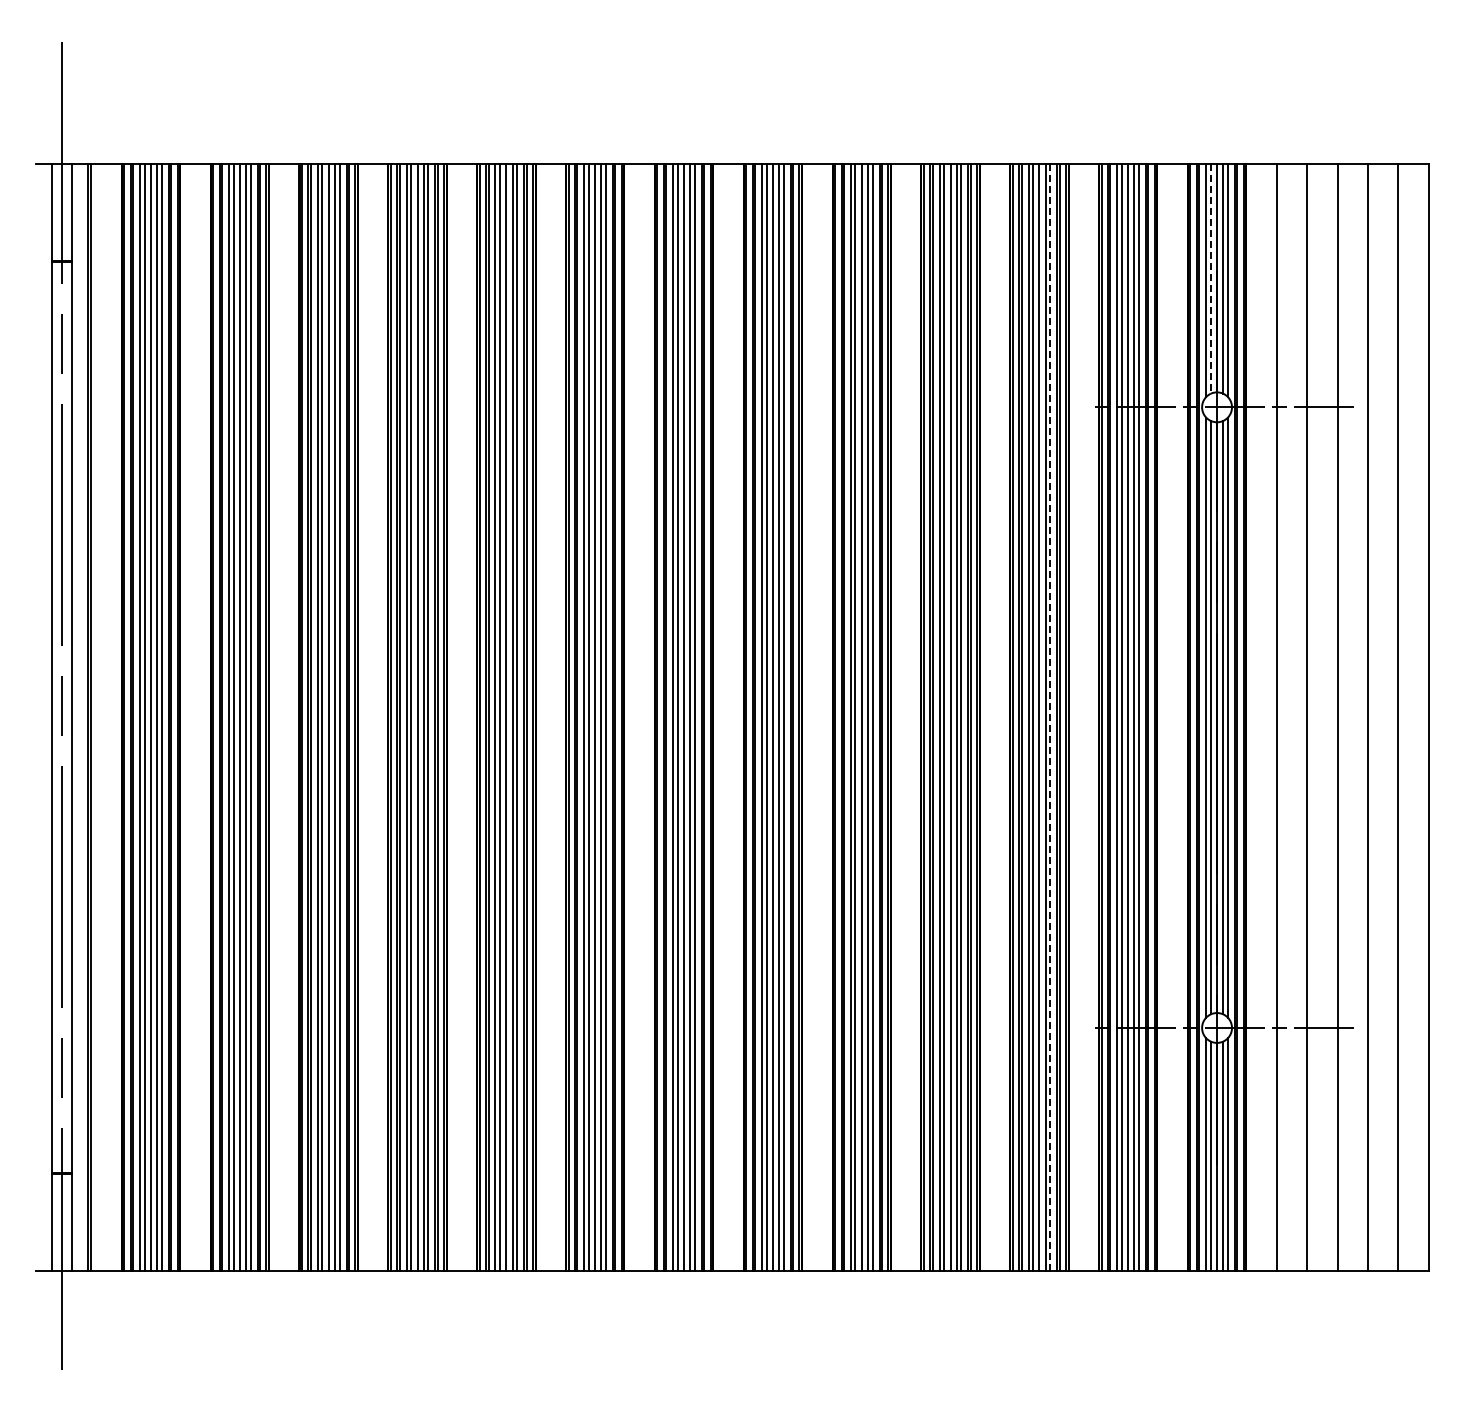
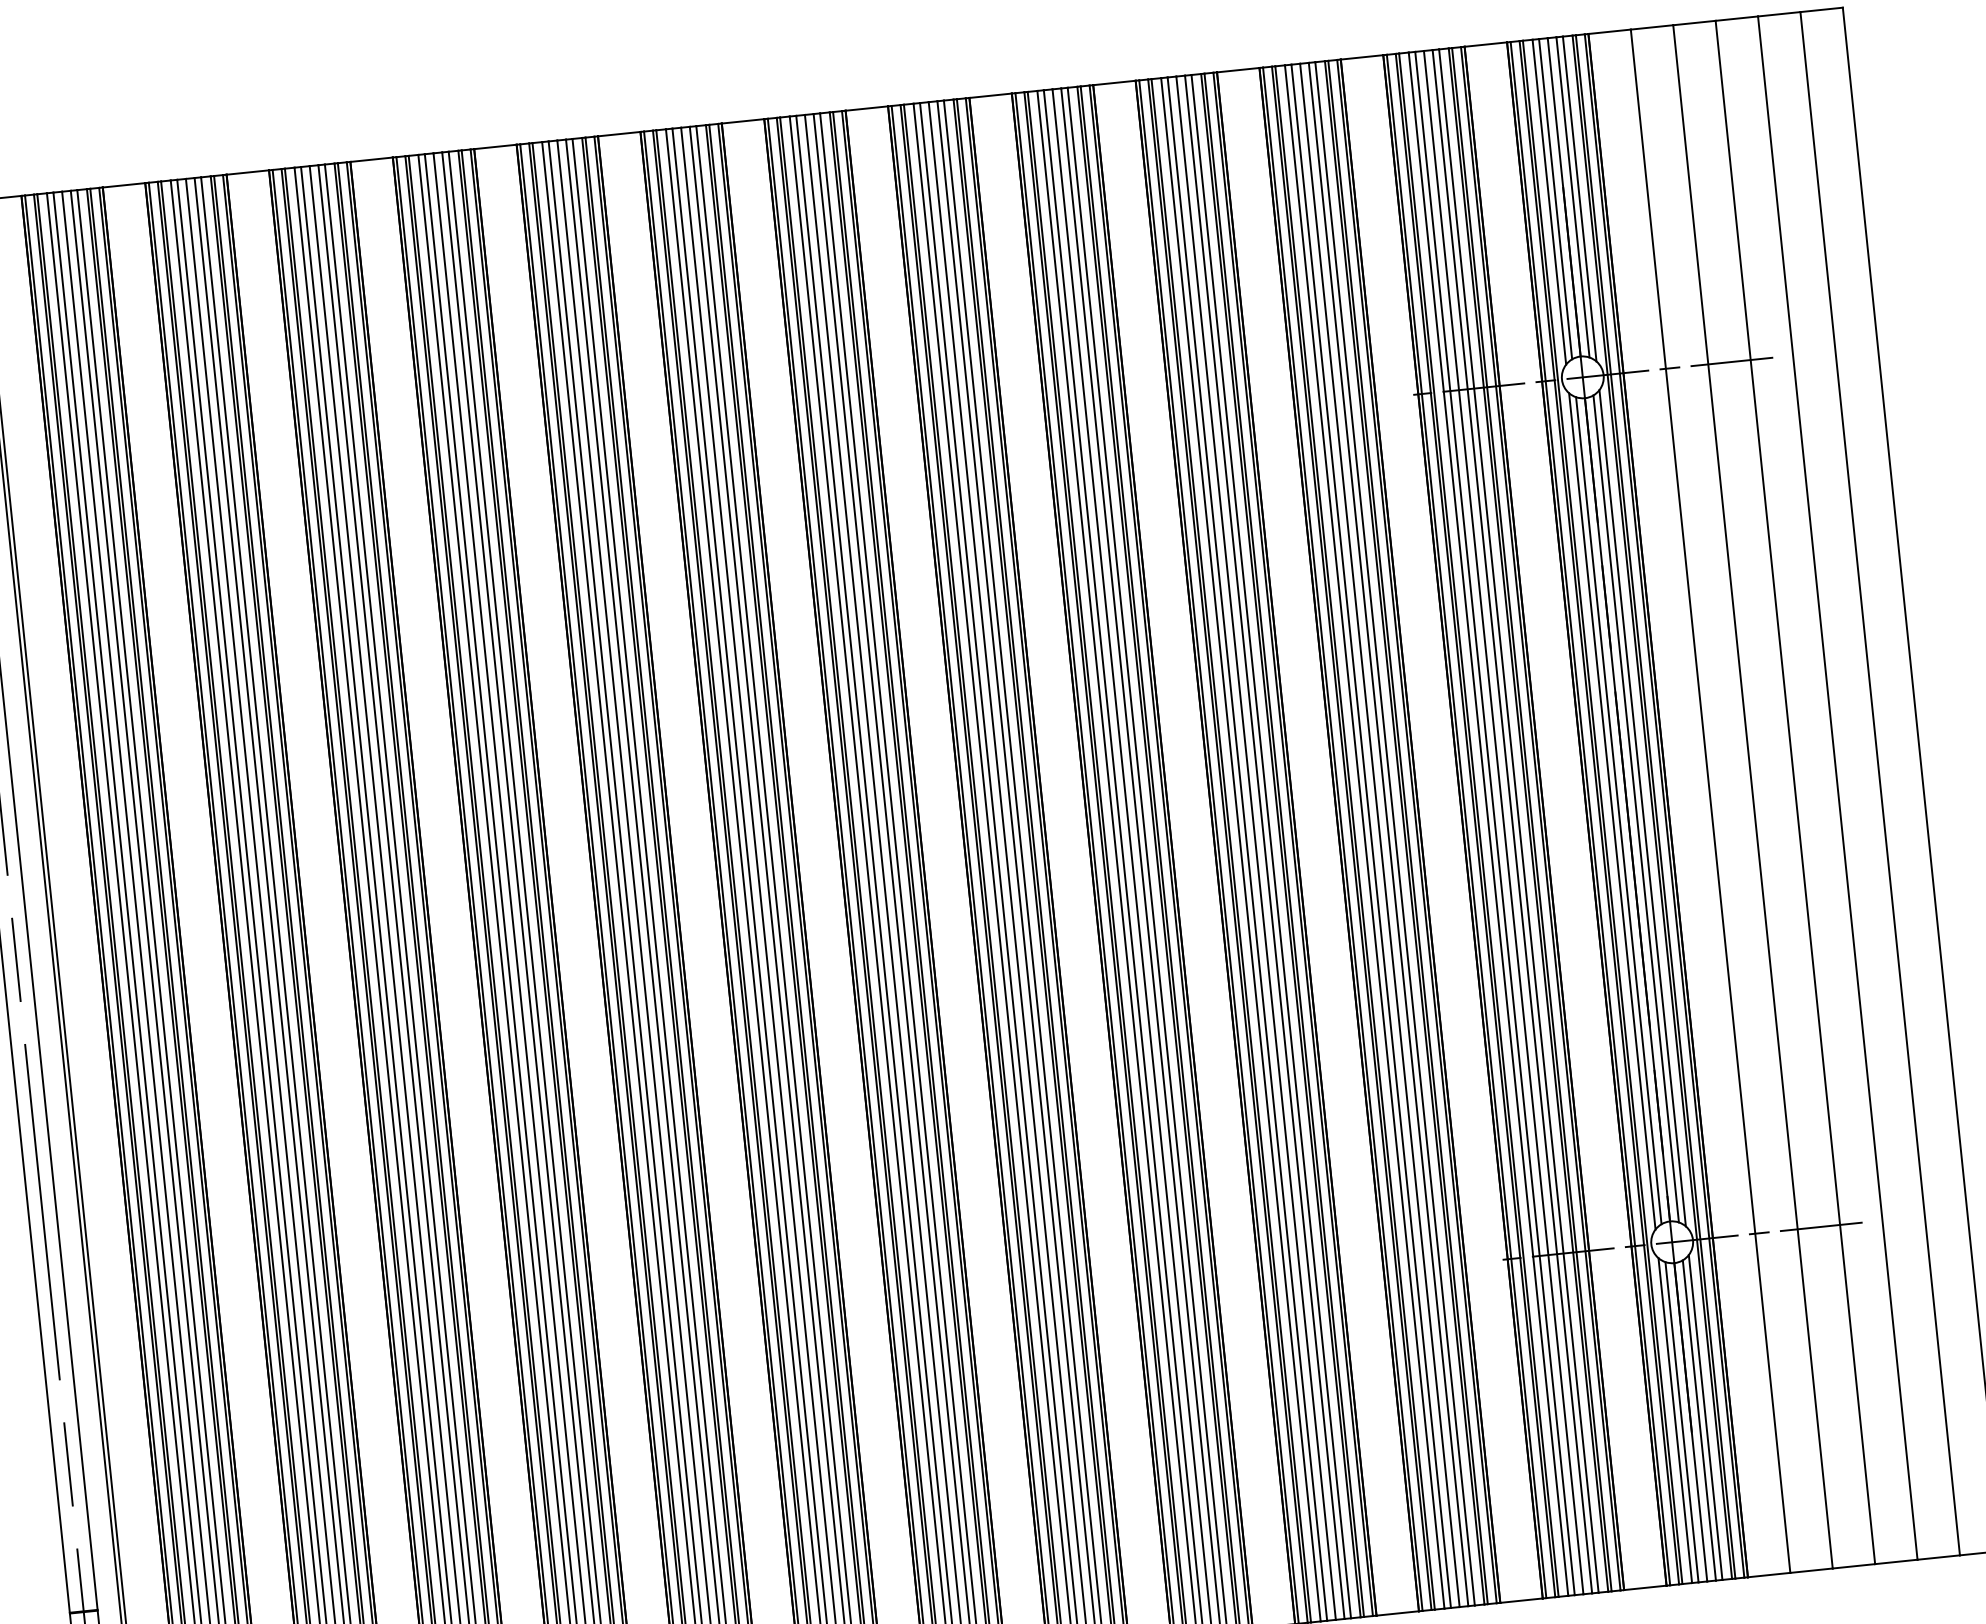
line: (1210, 278) -> (1555, 198), dashed -> solid
line: (1050, 717) -> (1395, 833), dashed -> solid

